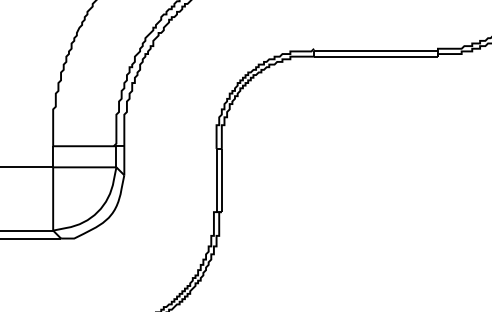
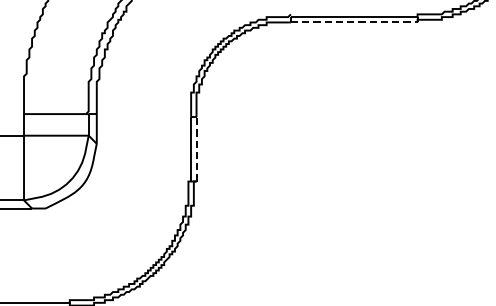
line: (376, 56) -> (354, 22), solid -> dashed
line: (221, 180) -> (196, 149), solid -> dashed

